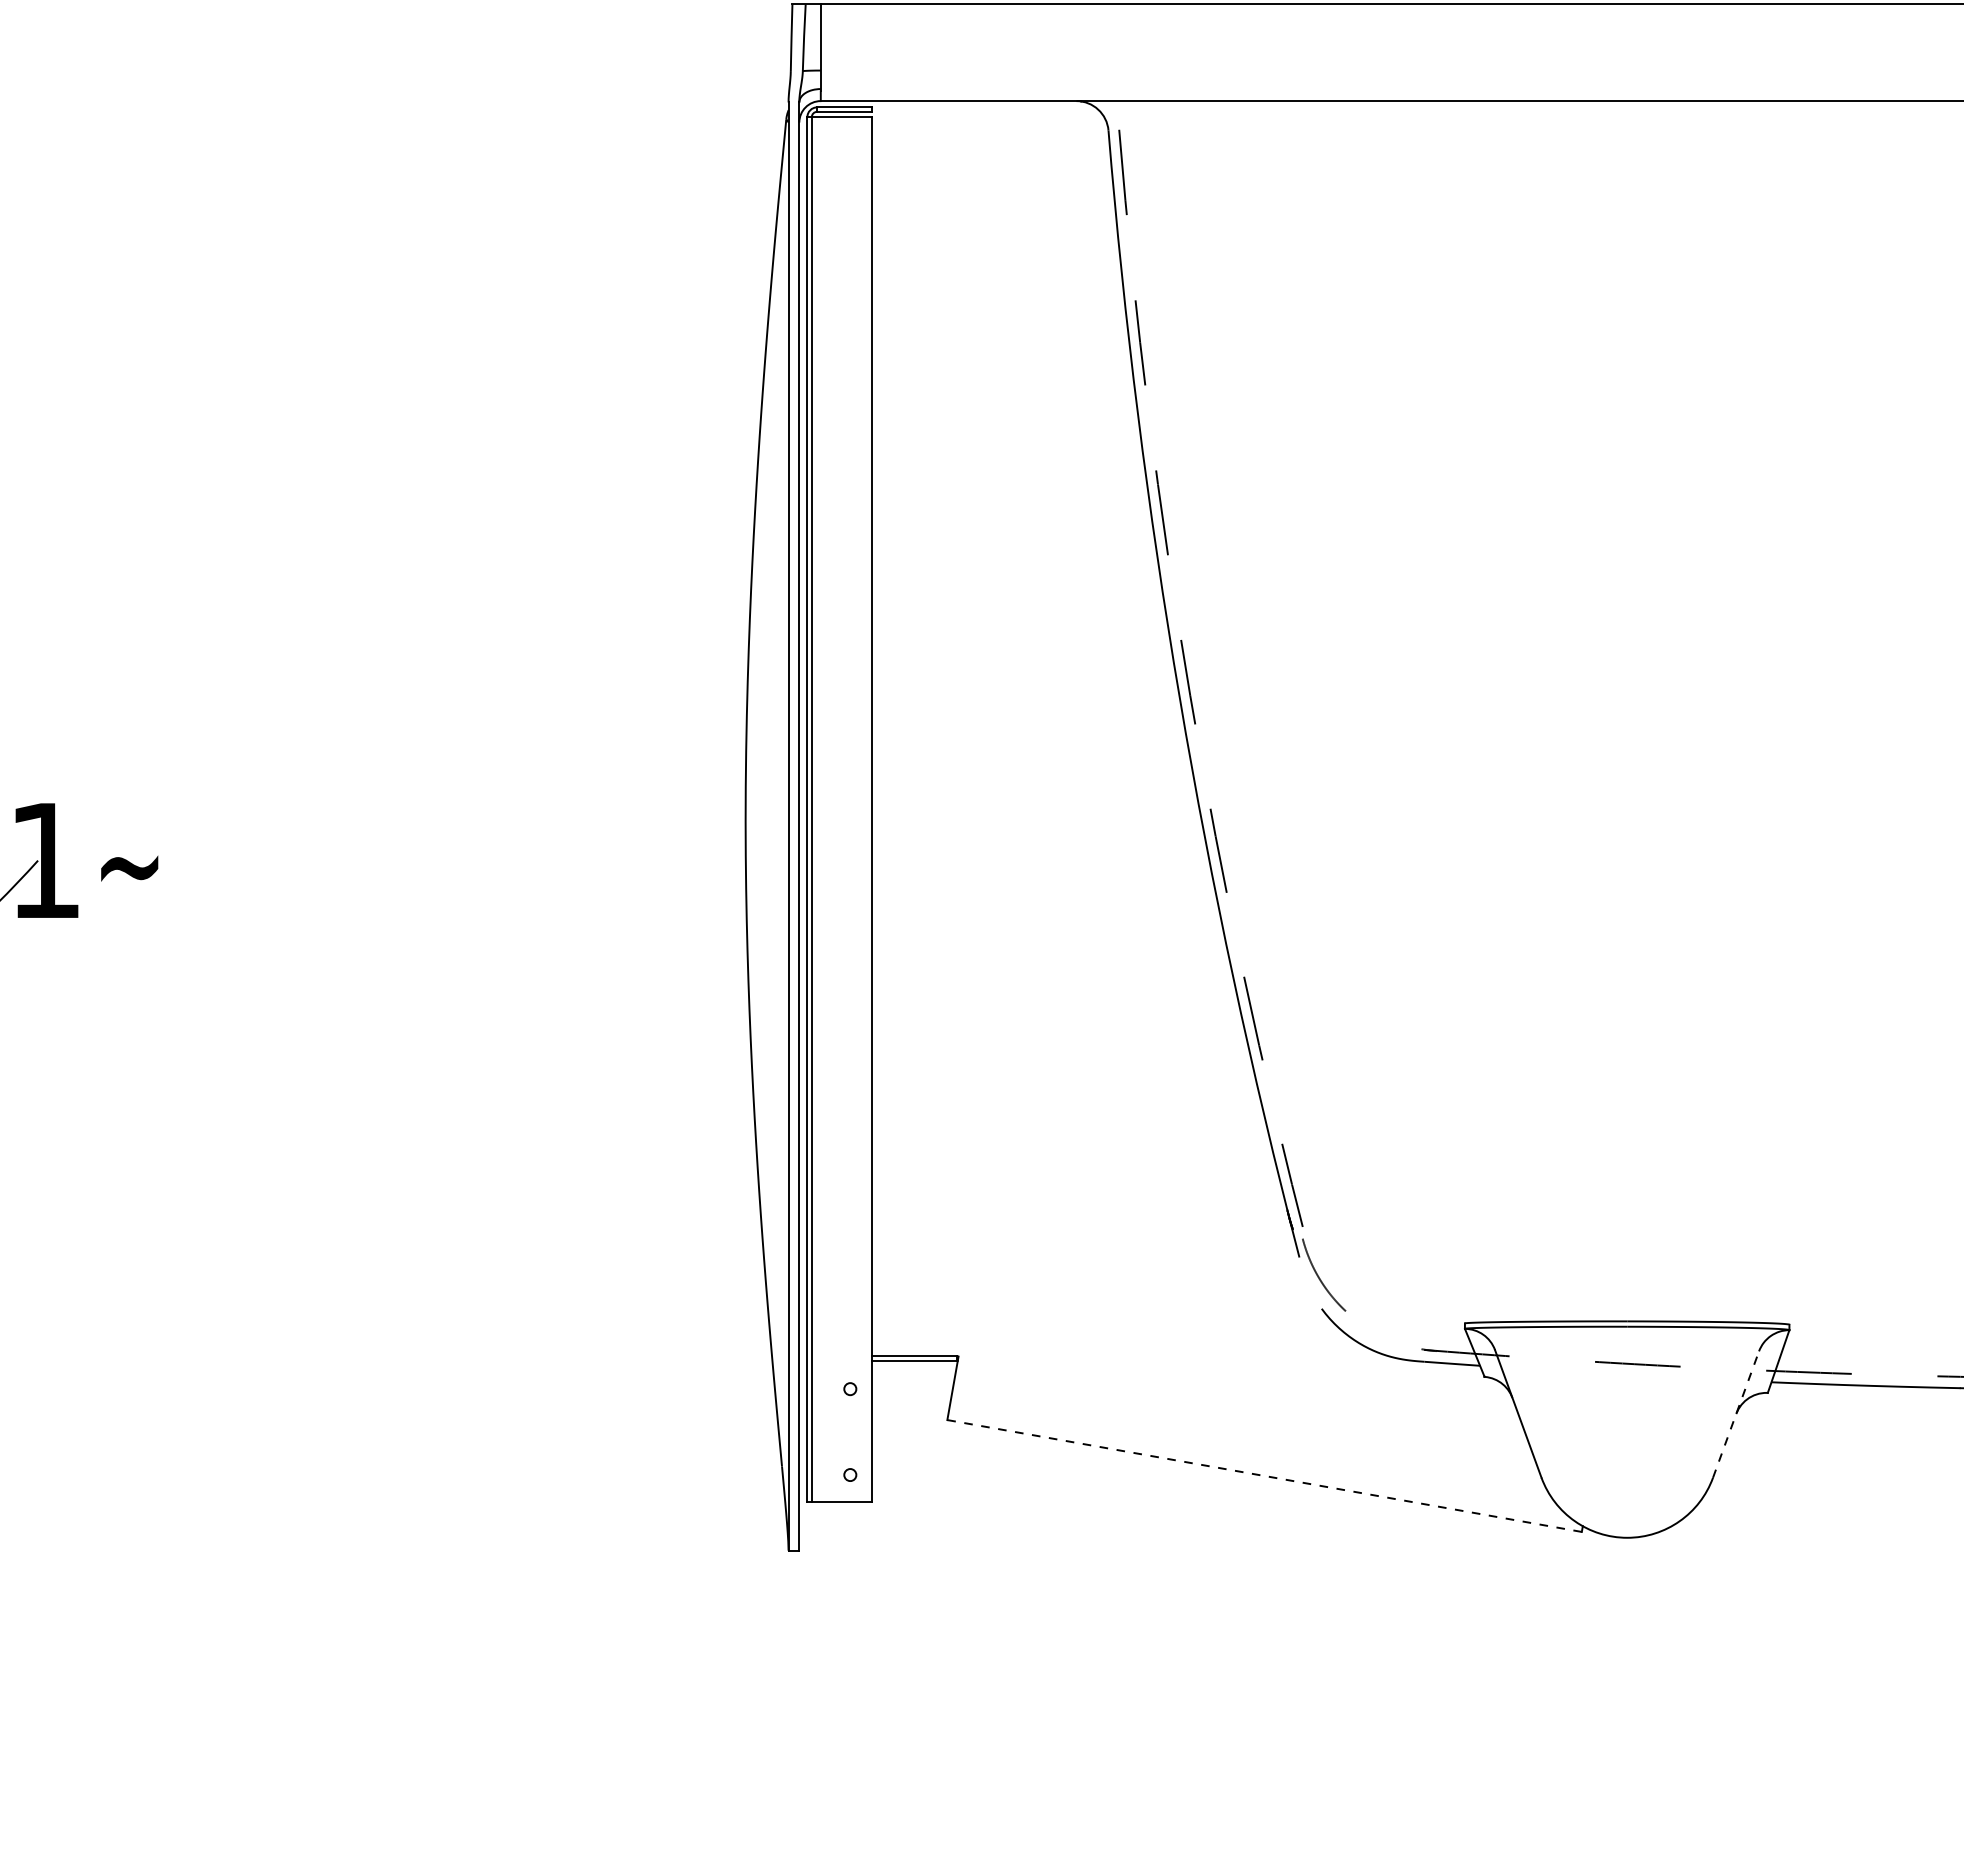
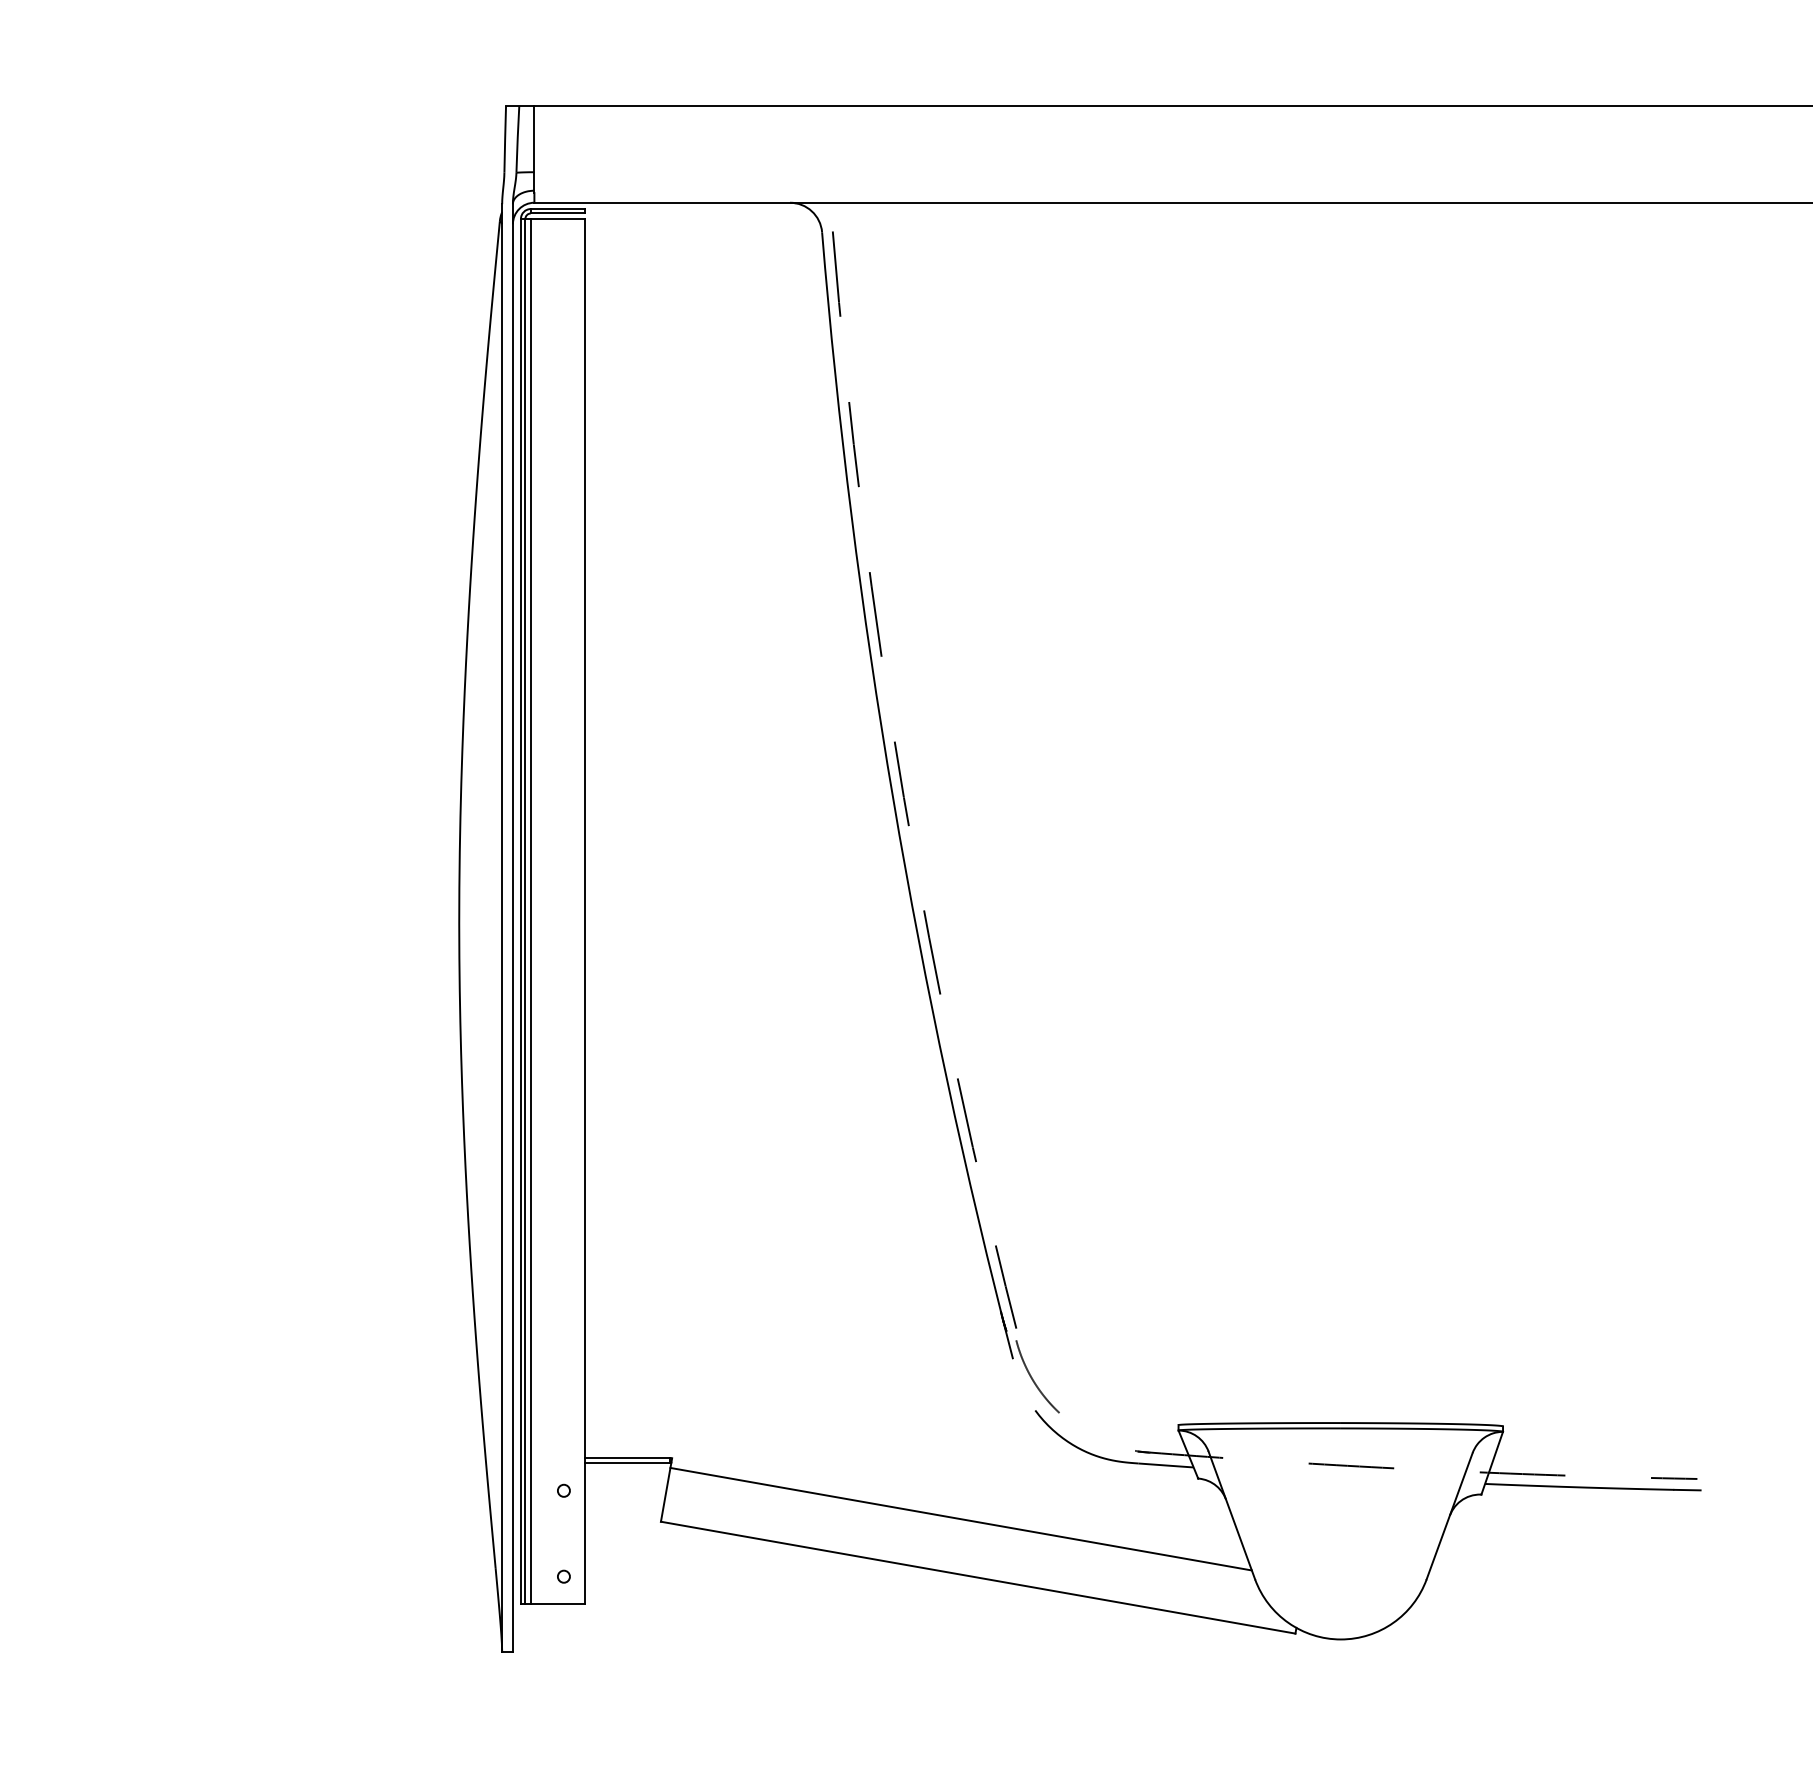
line: (817, 809) -> (531, 911), added
line: (1736, 1414) -> (1450, 1516), dashed -> solid
line: (1247, 1417) -> (961, 1519), added
line: (1264, 1475) -> (978, 1577), dashed -> solid

